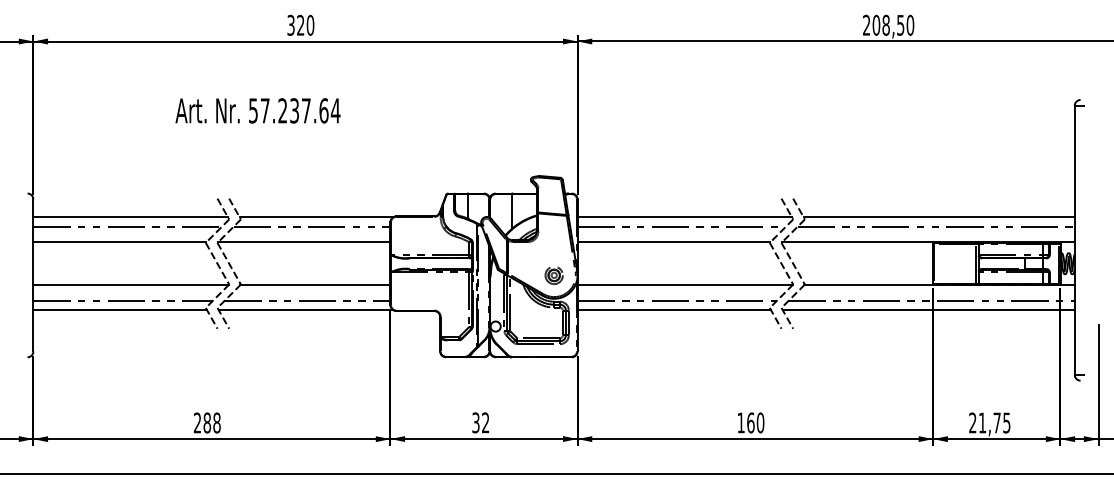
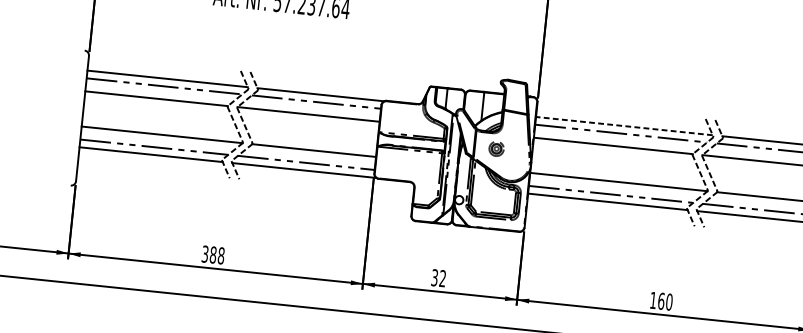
line: (684, 217) -> (624, 126), solid -> dashed
part: (553, 275) -> (496, 148), moved
text: (197, 422) -> (205, 253), 288 -> 388

